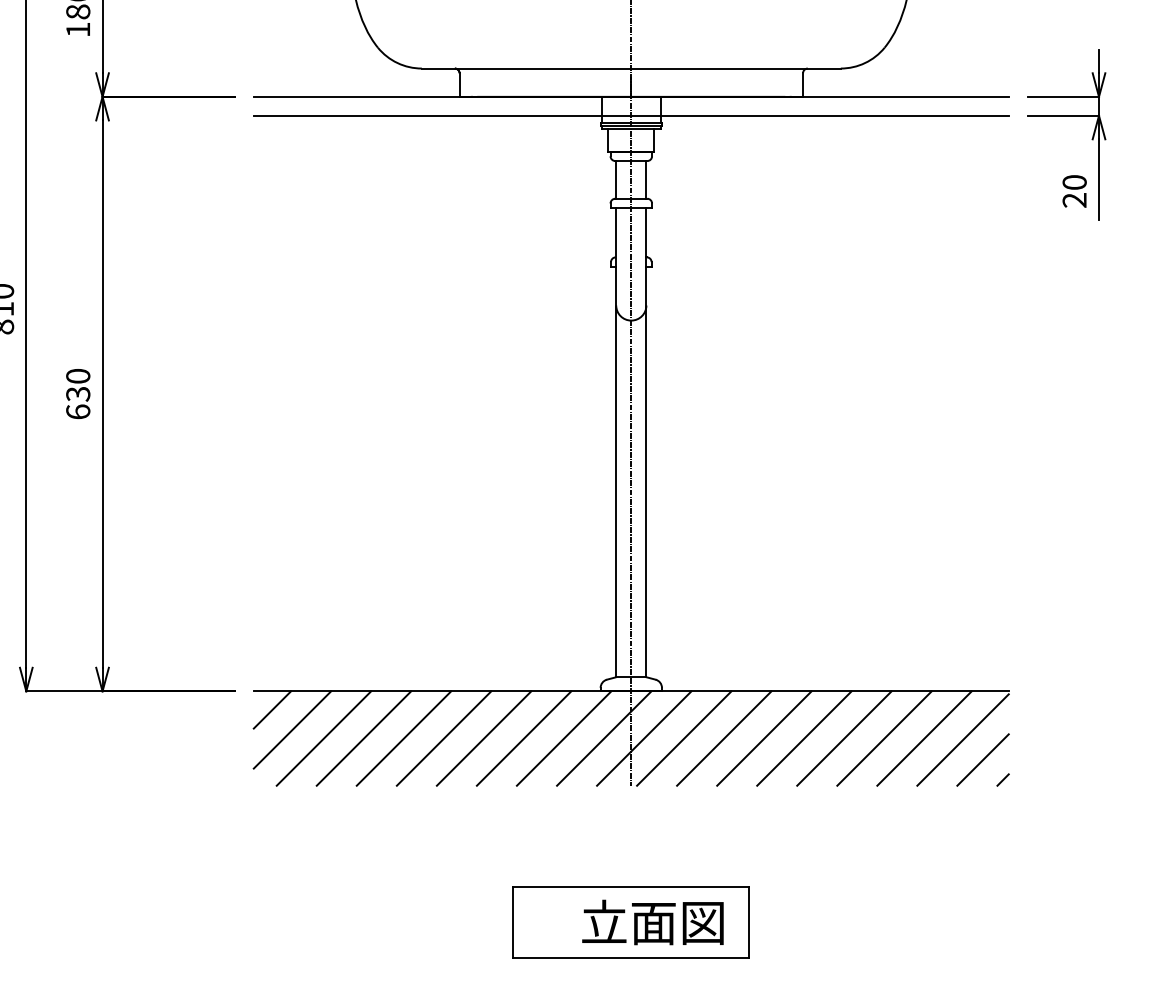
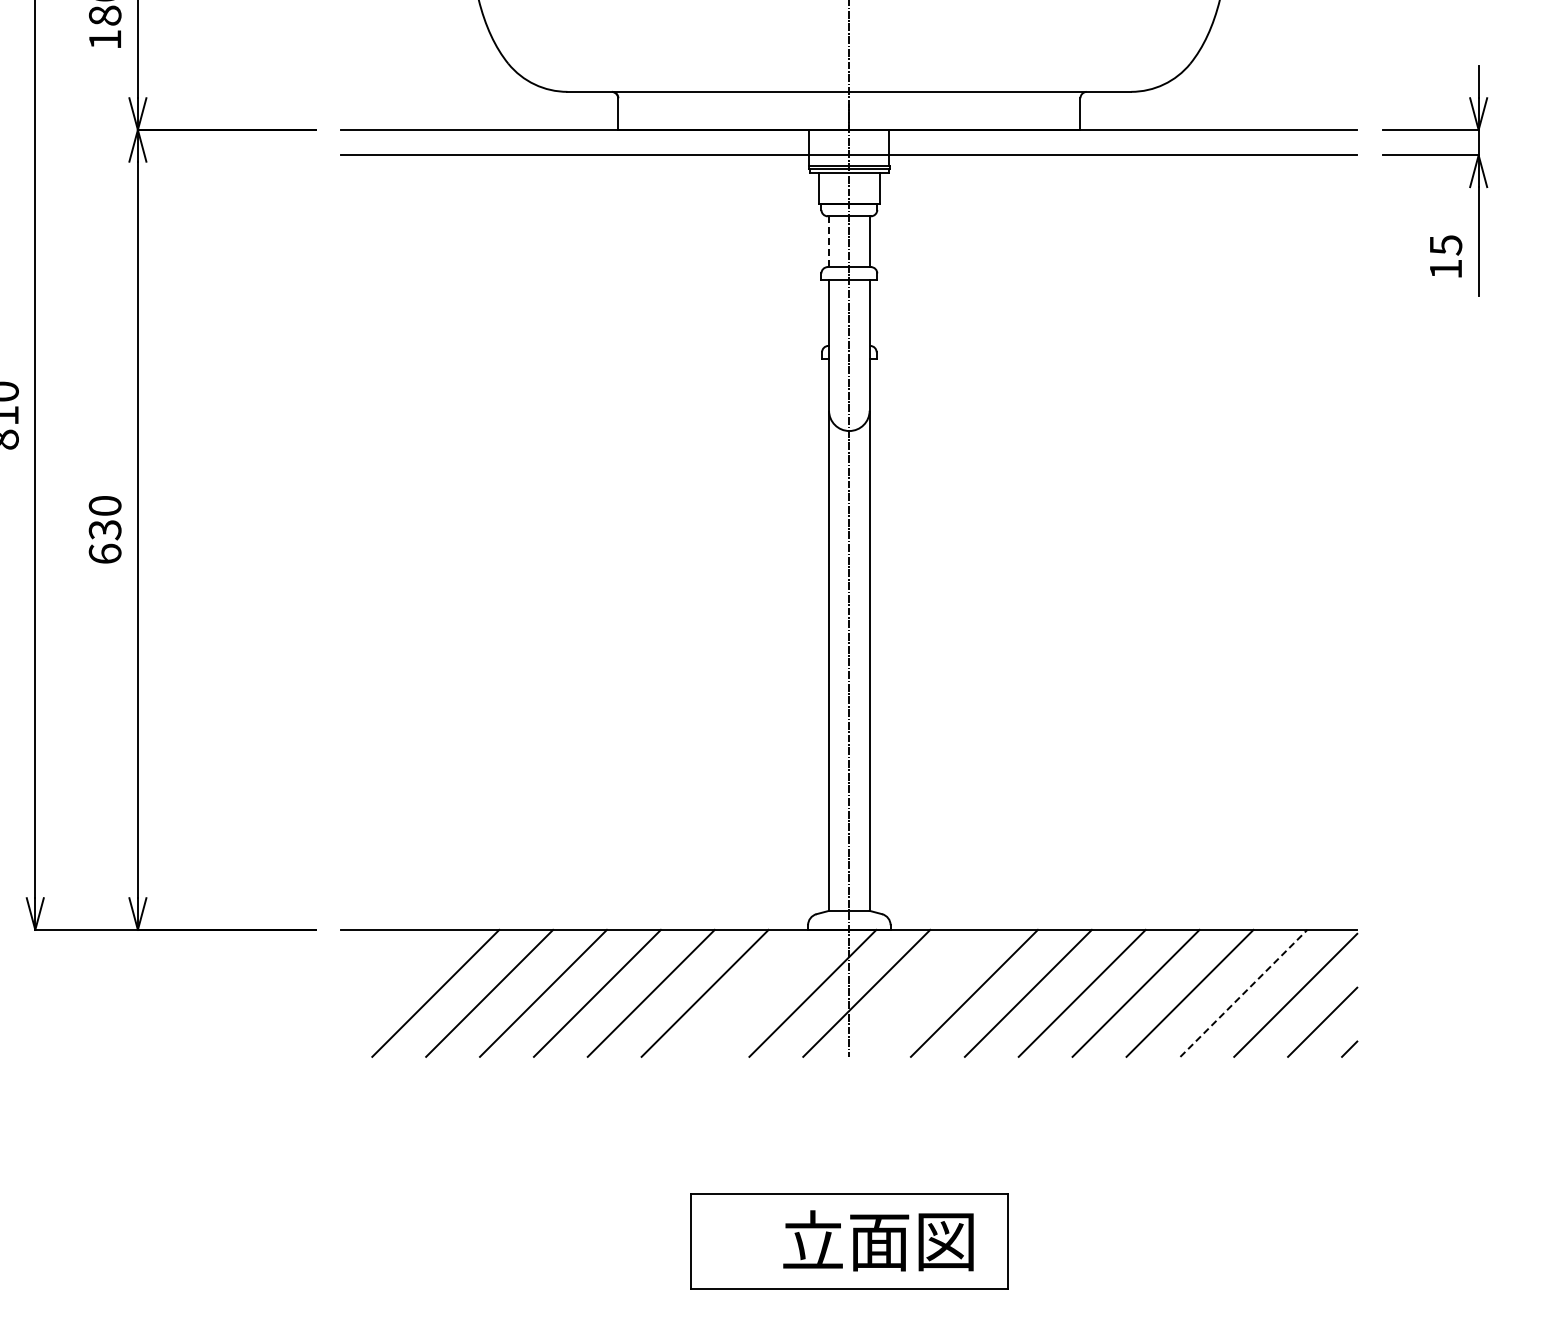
line: (616, 179) -> (829, 241), solid -> dashed
text: (1074, 191) -> (1445, 257), 20 -> 15
line: (272, 709) -> (366, 954), removed
line: (292, 729) -> (393, 981), removed
line: (563, 737) -> (758, 992), removed
line: (684, 737) -> (920, 992), removed
line: (924, 738) -> (1243, 993), solid -> dashed

